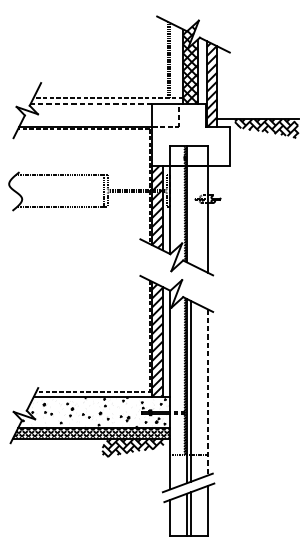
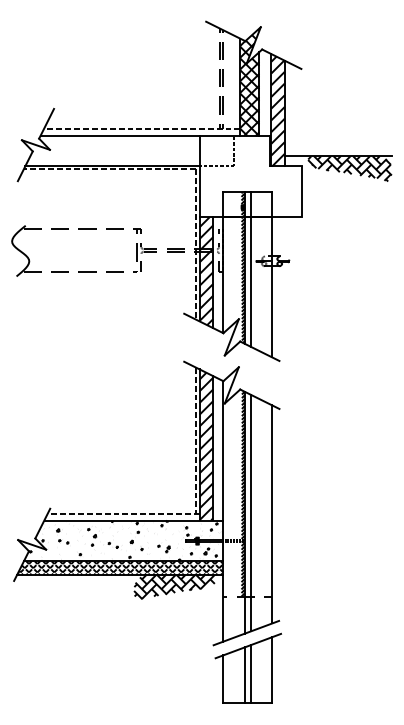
line: (91, 103) -> (119, 135), dashed -> solid
line: (191, 204) -> (250, 268), added
line: (207, 392) -> (272, 514), dashed -> solid

